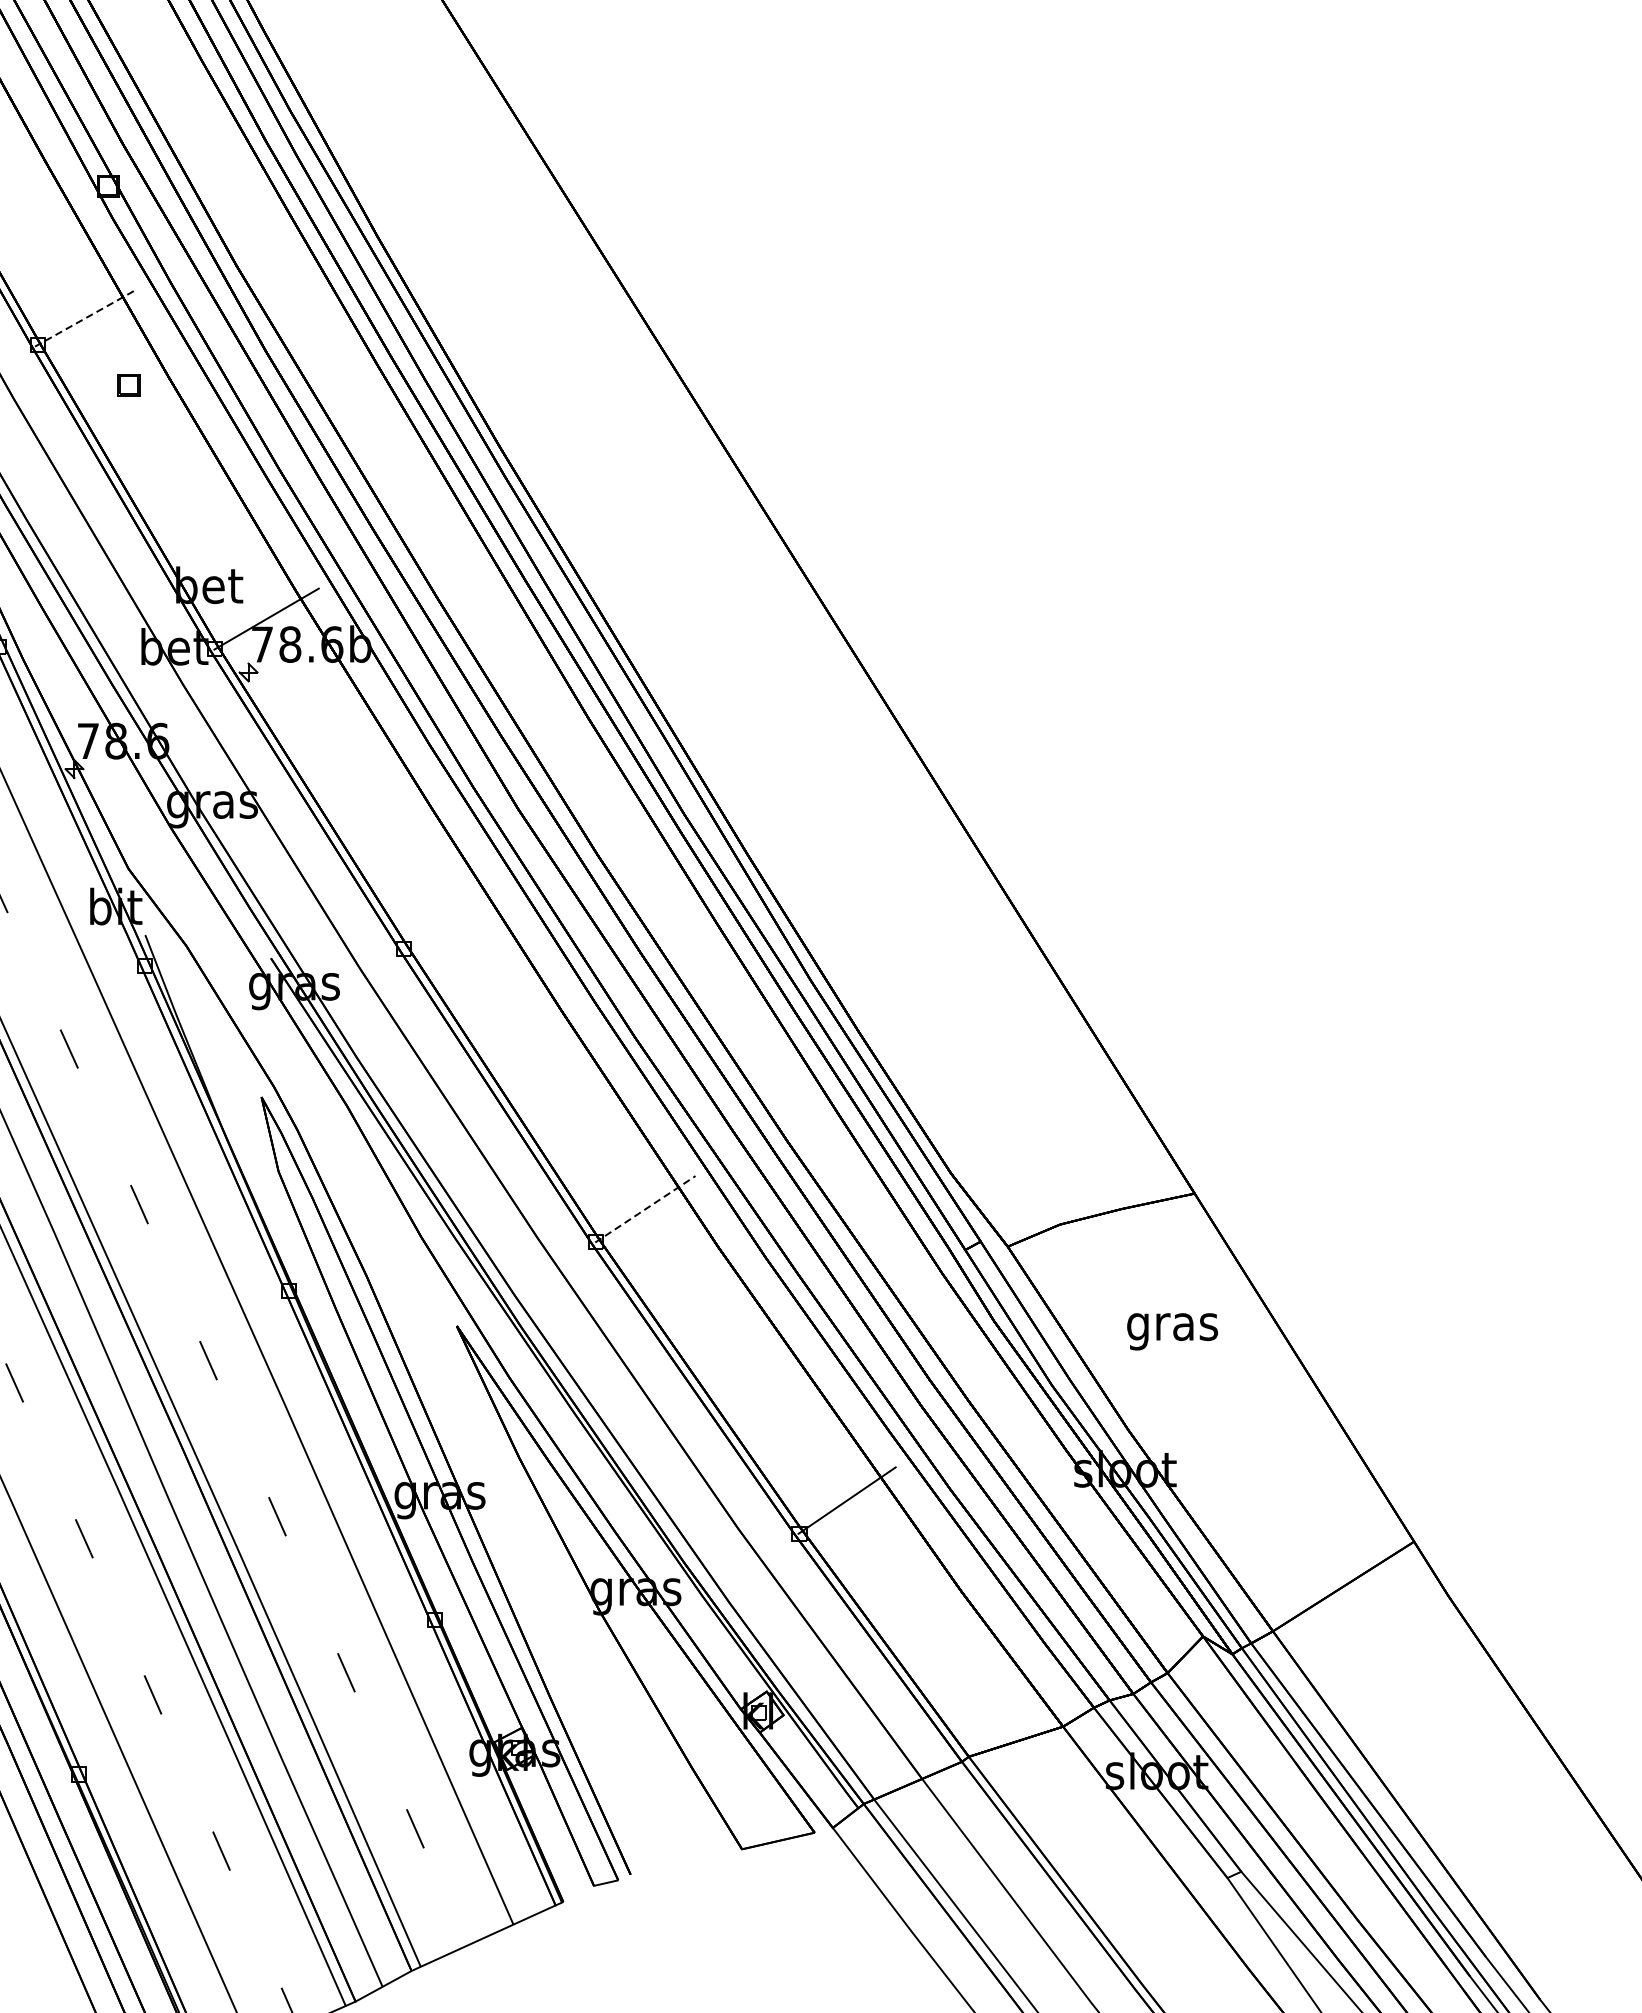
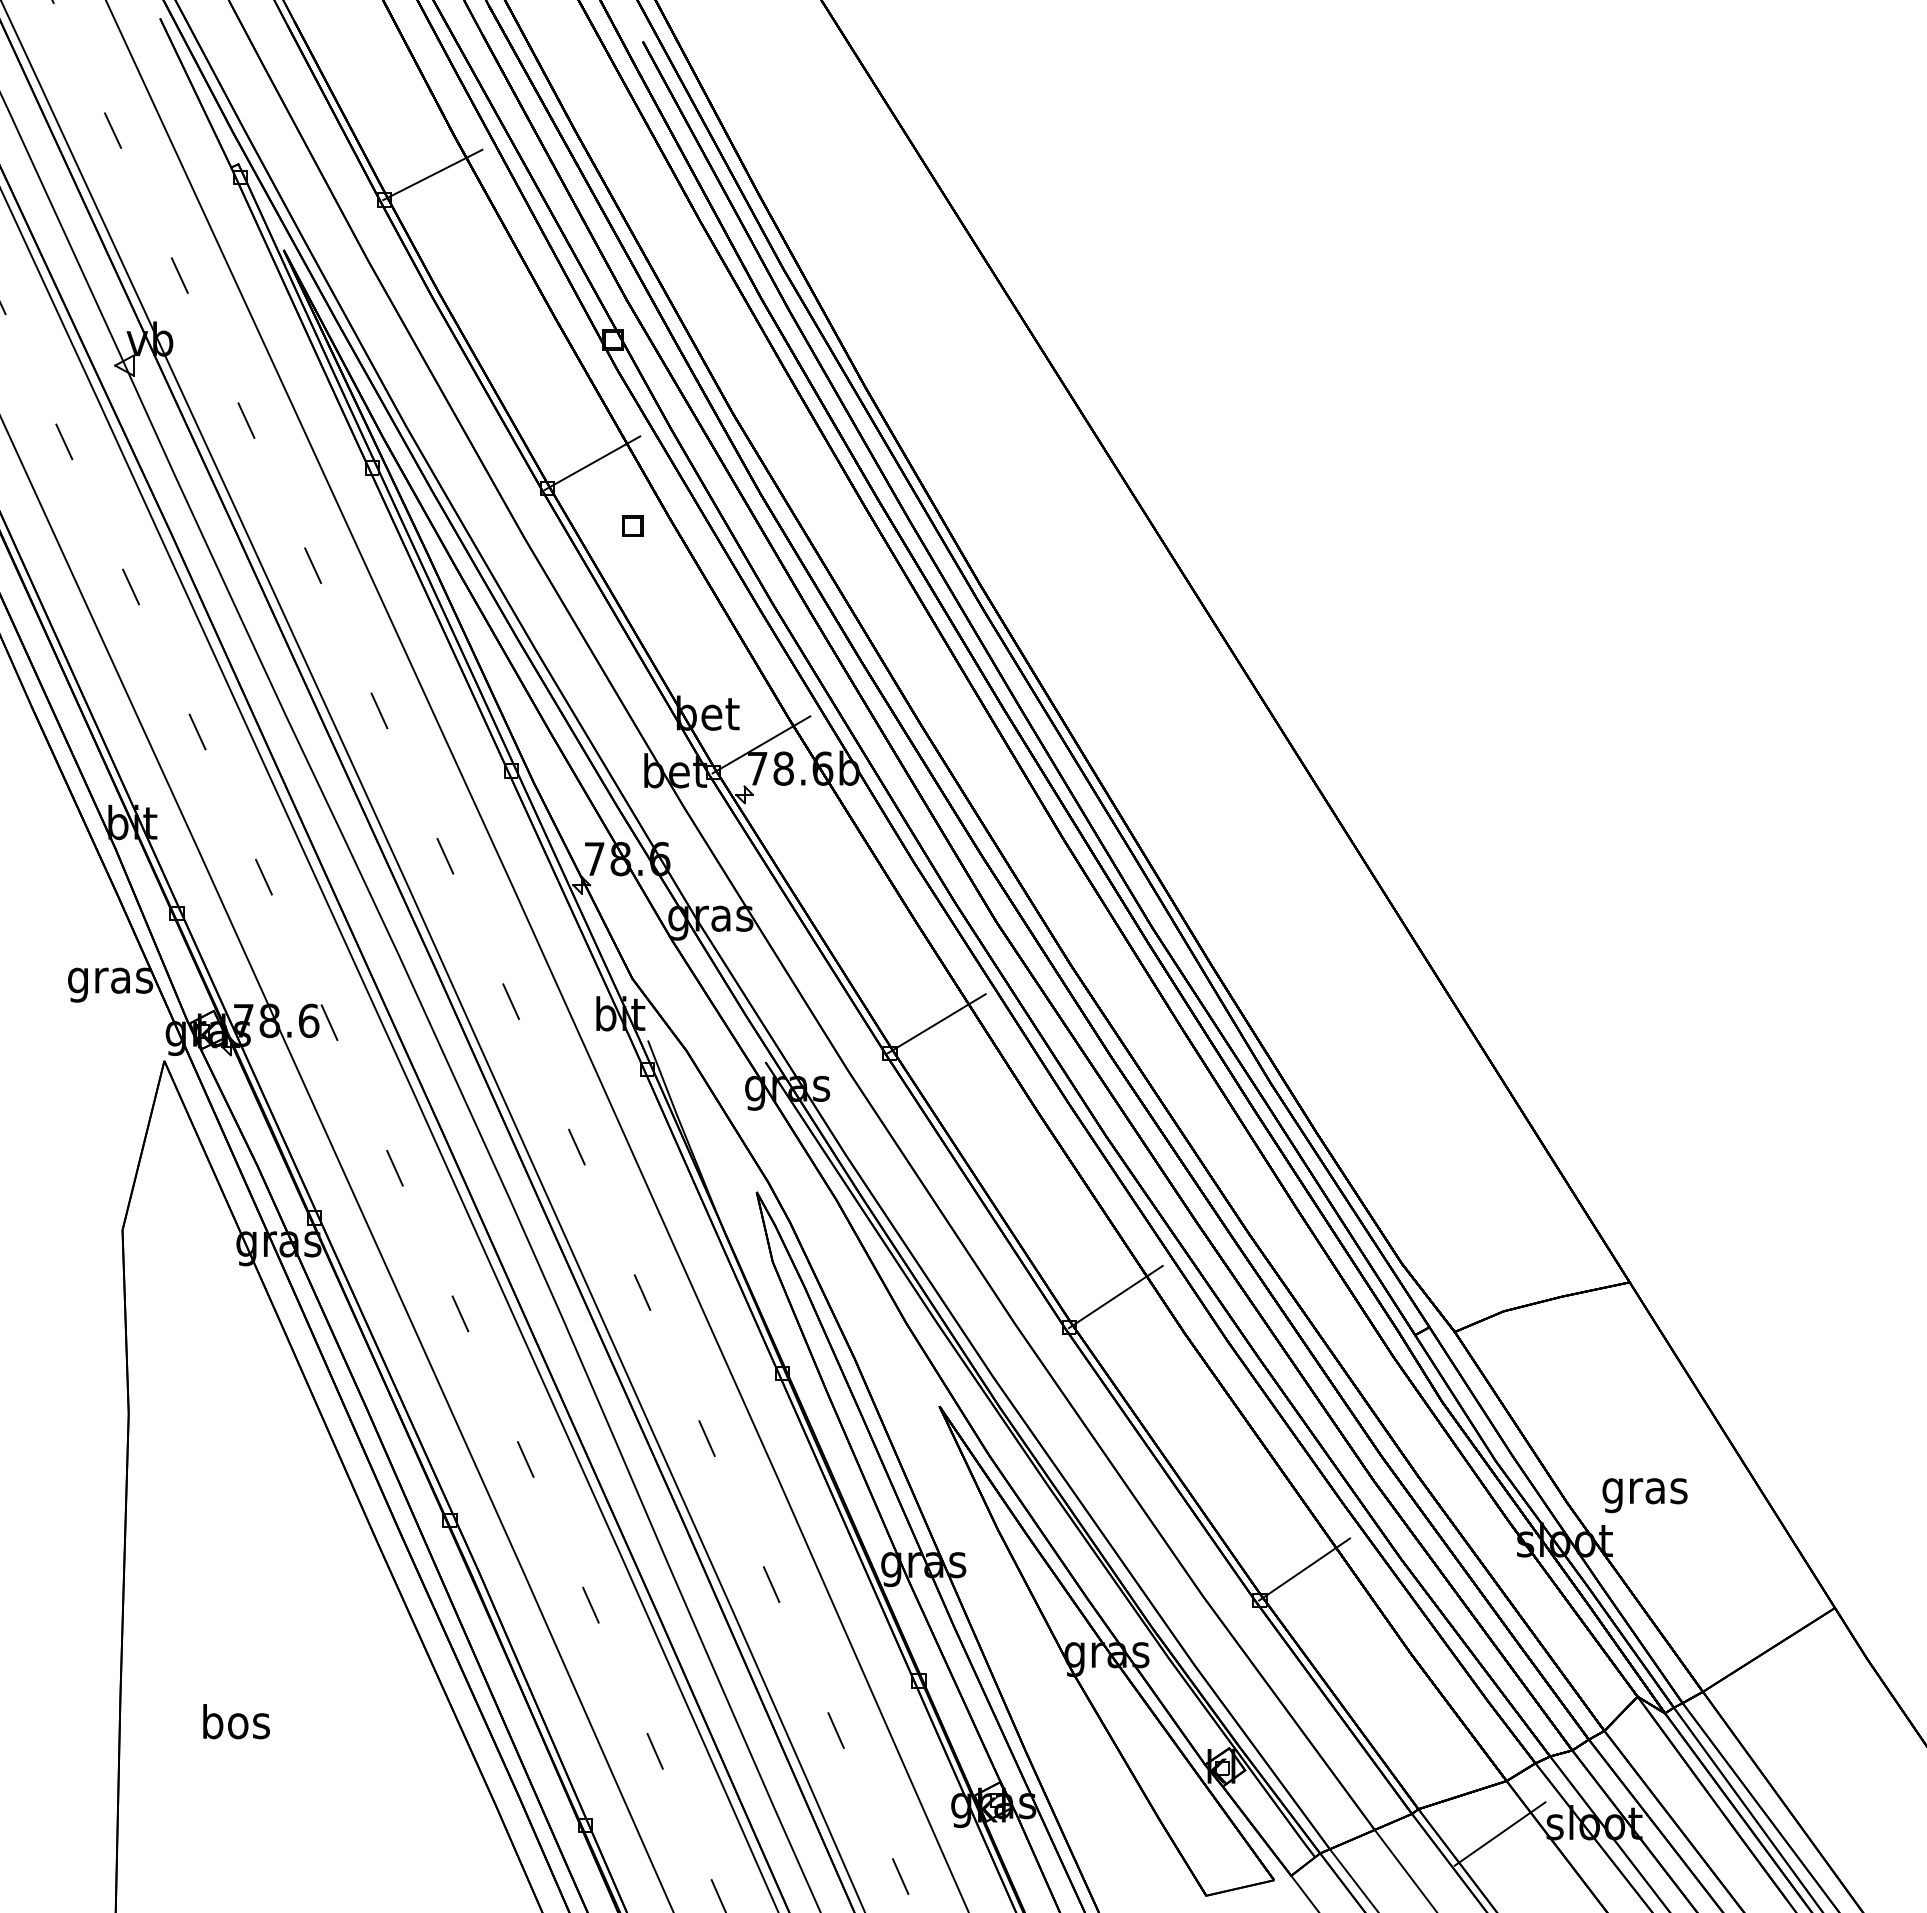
line: (86, 318) -> (592, 463), dashed -> solid
line: (453, 916) -> (936, 1023), added
line: (646, 1208) -> (1116, 1296), dashed -> solid
text: (1172, 1331) -> (1644, 1495), moved
line: (1055, 1782) -> (1499, 1833), added

